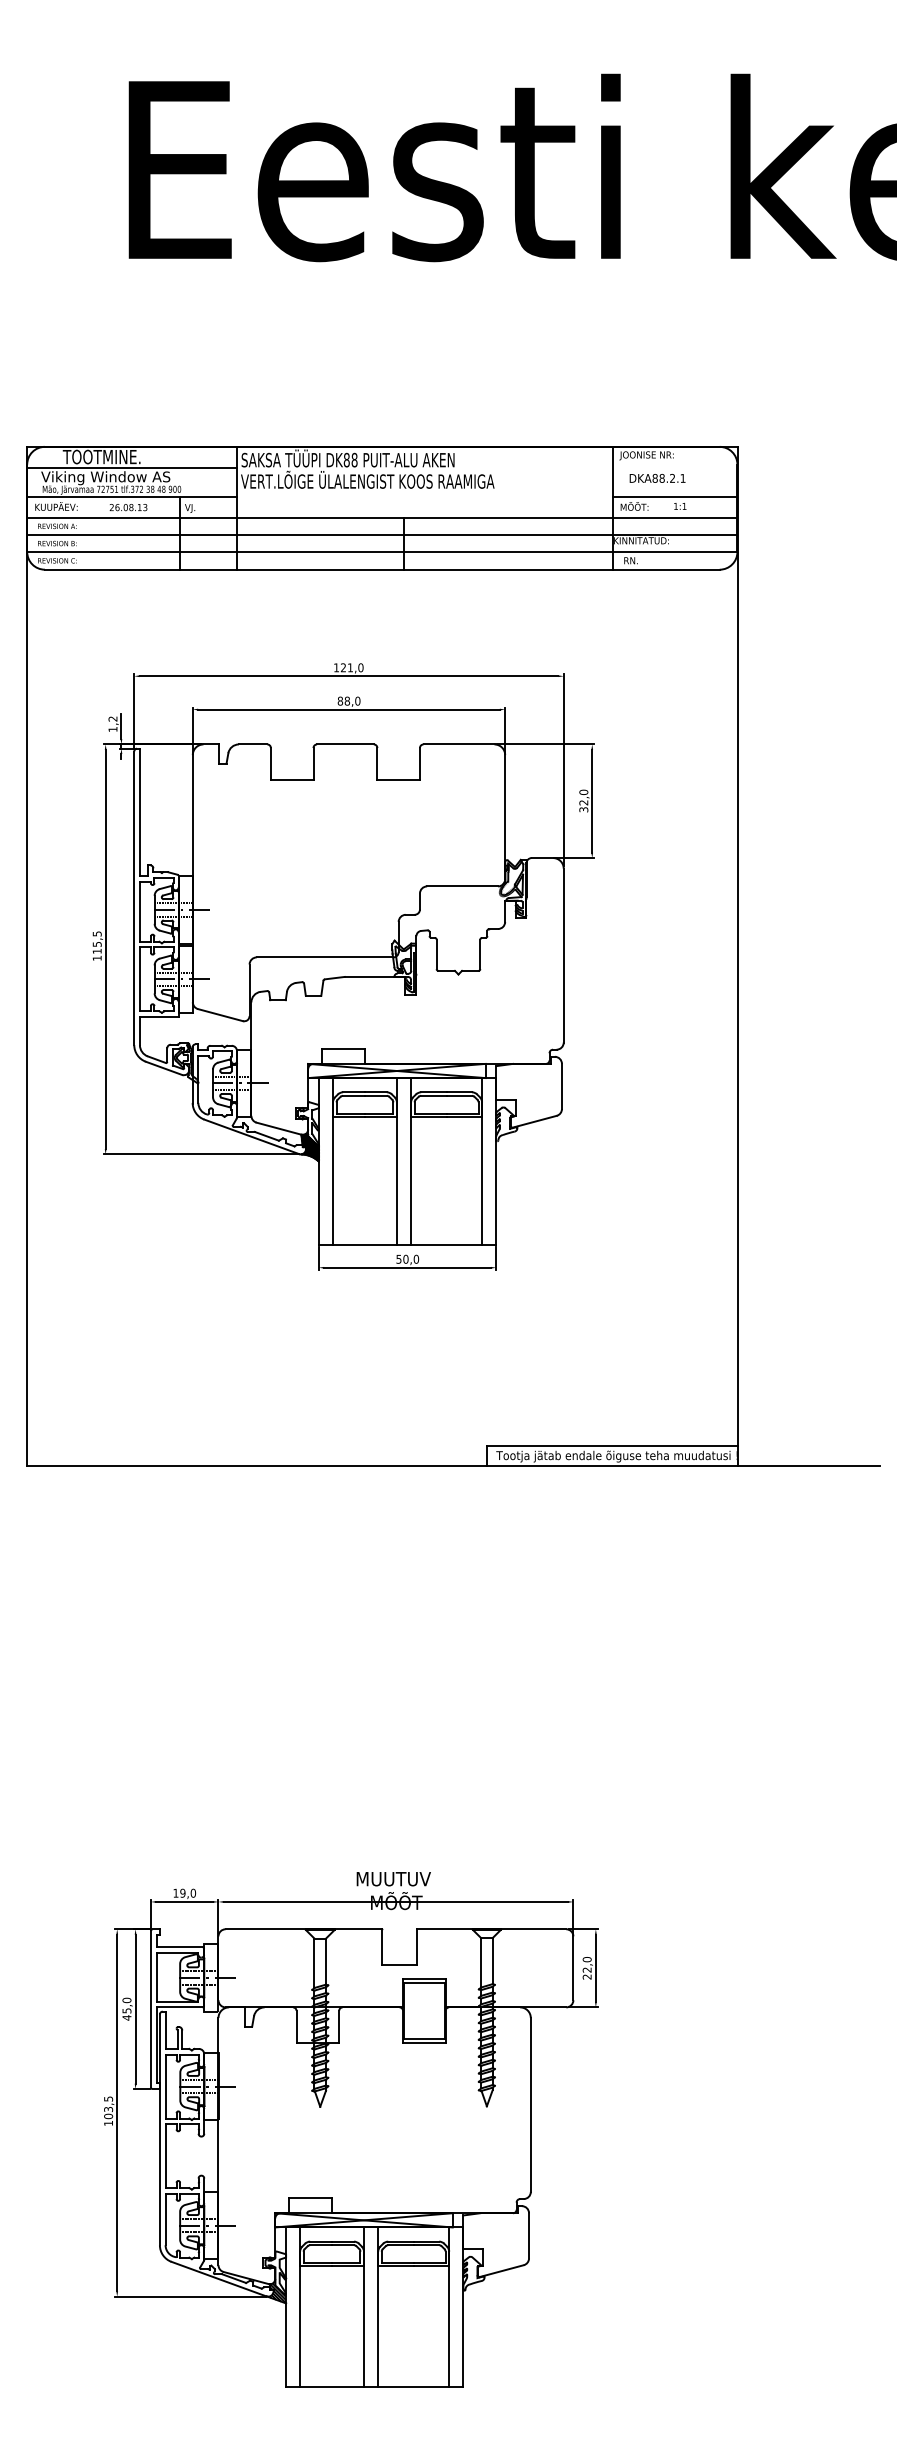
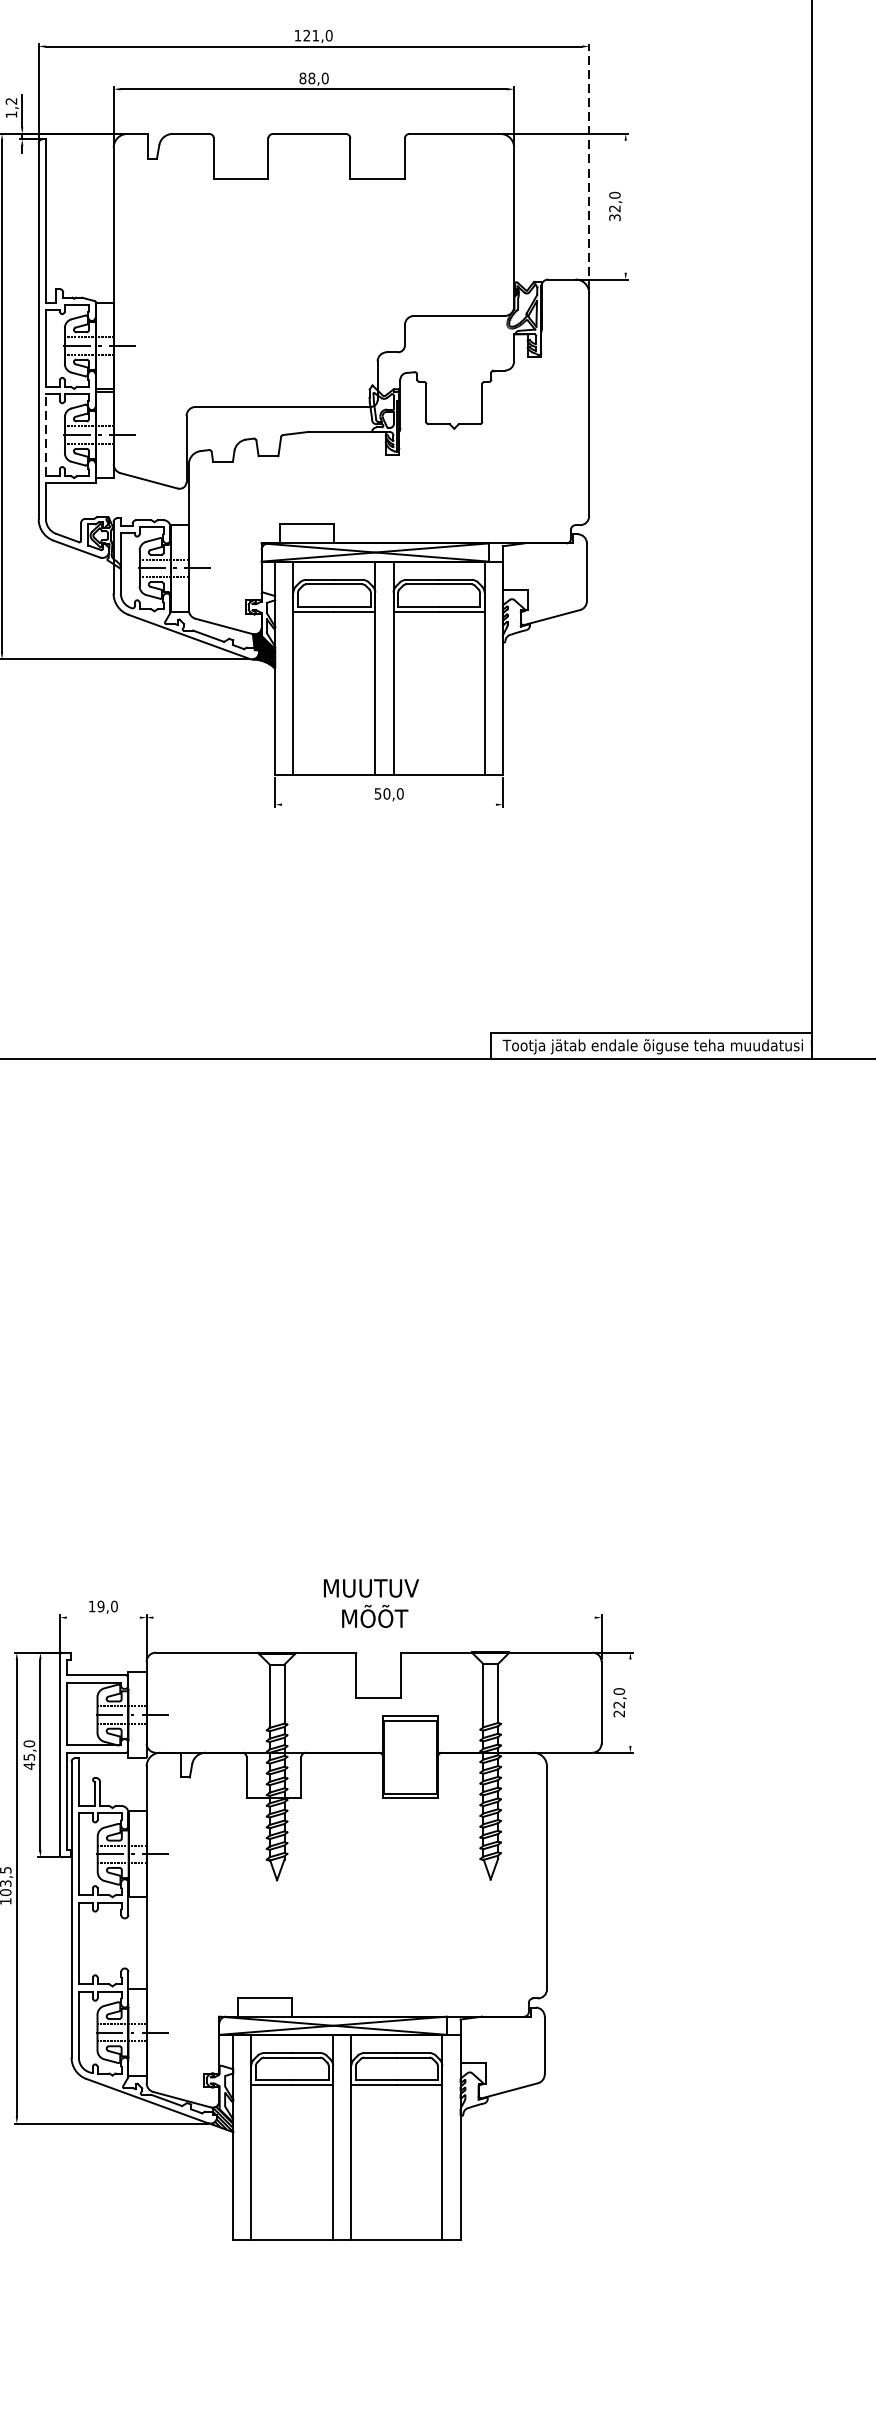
line: (563, 770) -> (588, 167), solid -> dashed
line: (592, 800) -> (626, 205), removed
line: (139, 979) -> (45, 435), solid -> dashed
line: (407, 1267) -> (388, 804), removed
line: (184, 1901) -> (103, 1617), removed
line: (395, 1901) -> (373, 1617), removed
line: (595, 1968) -> (629, 1702), removed

